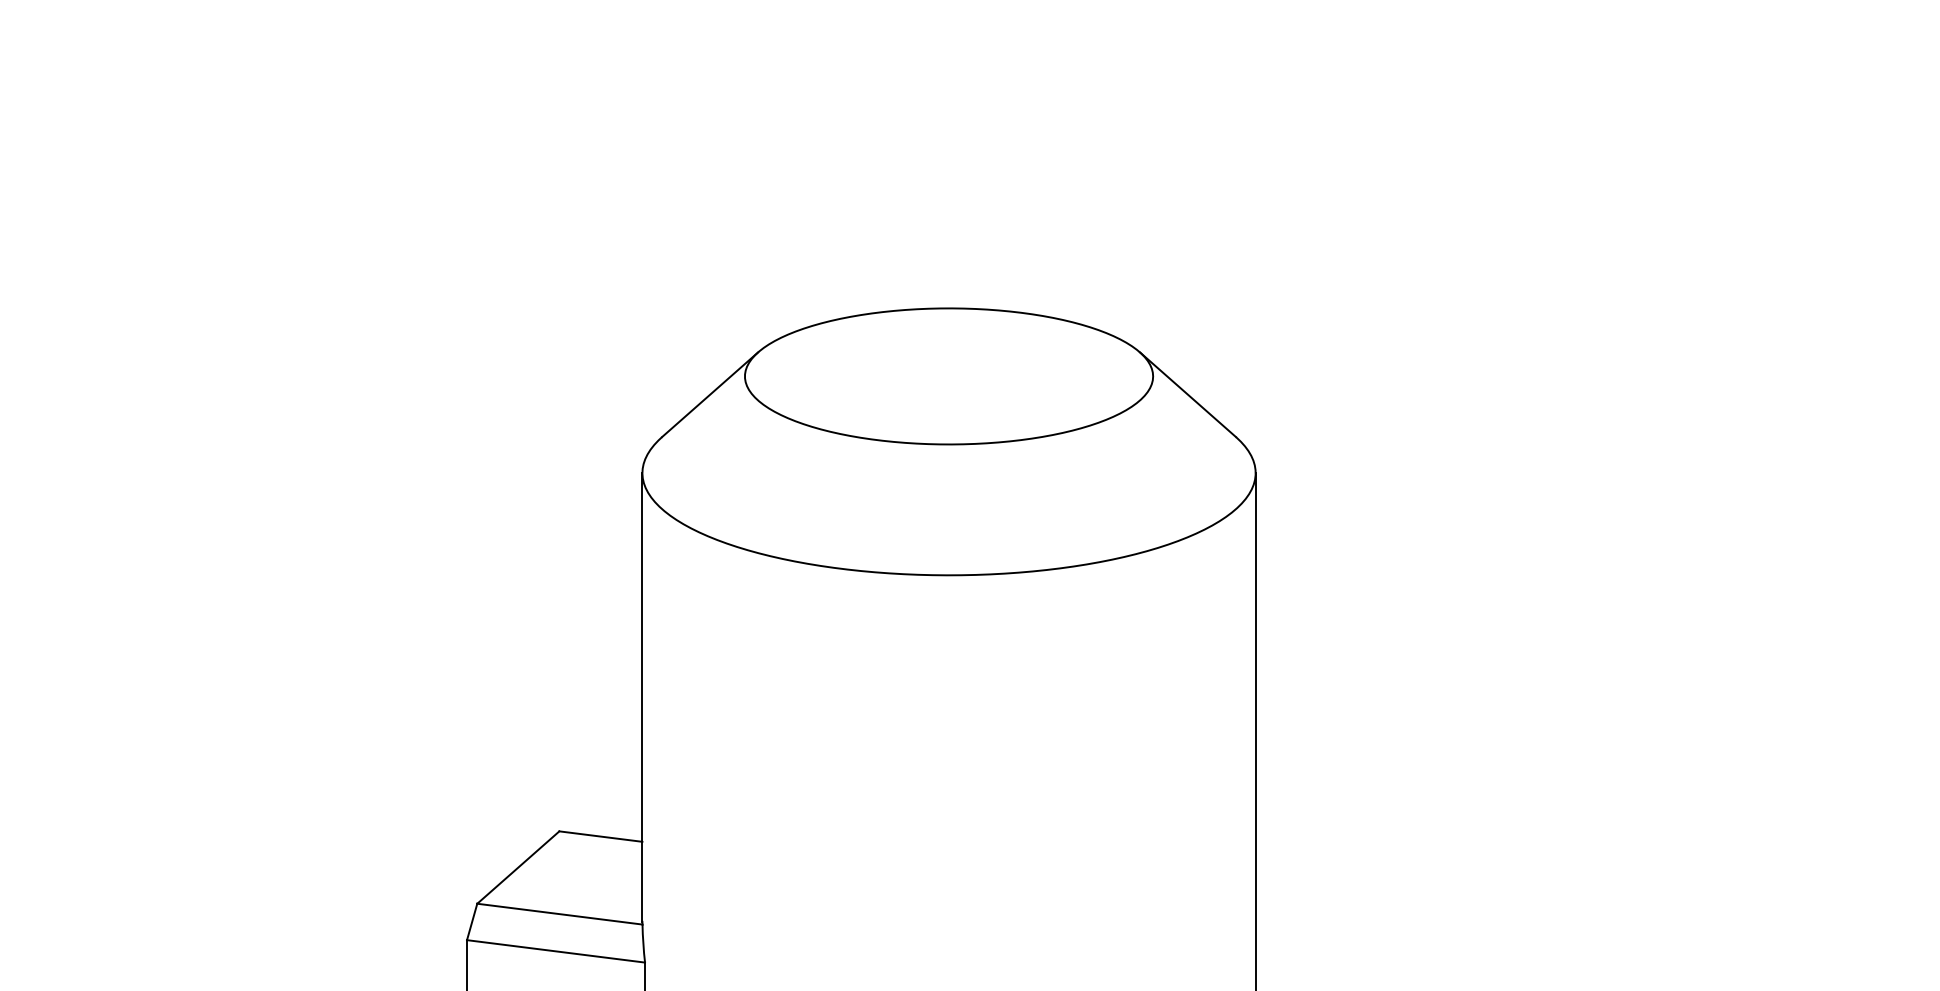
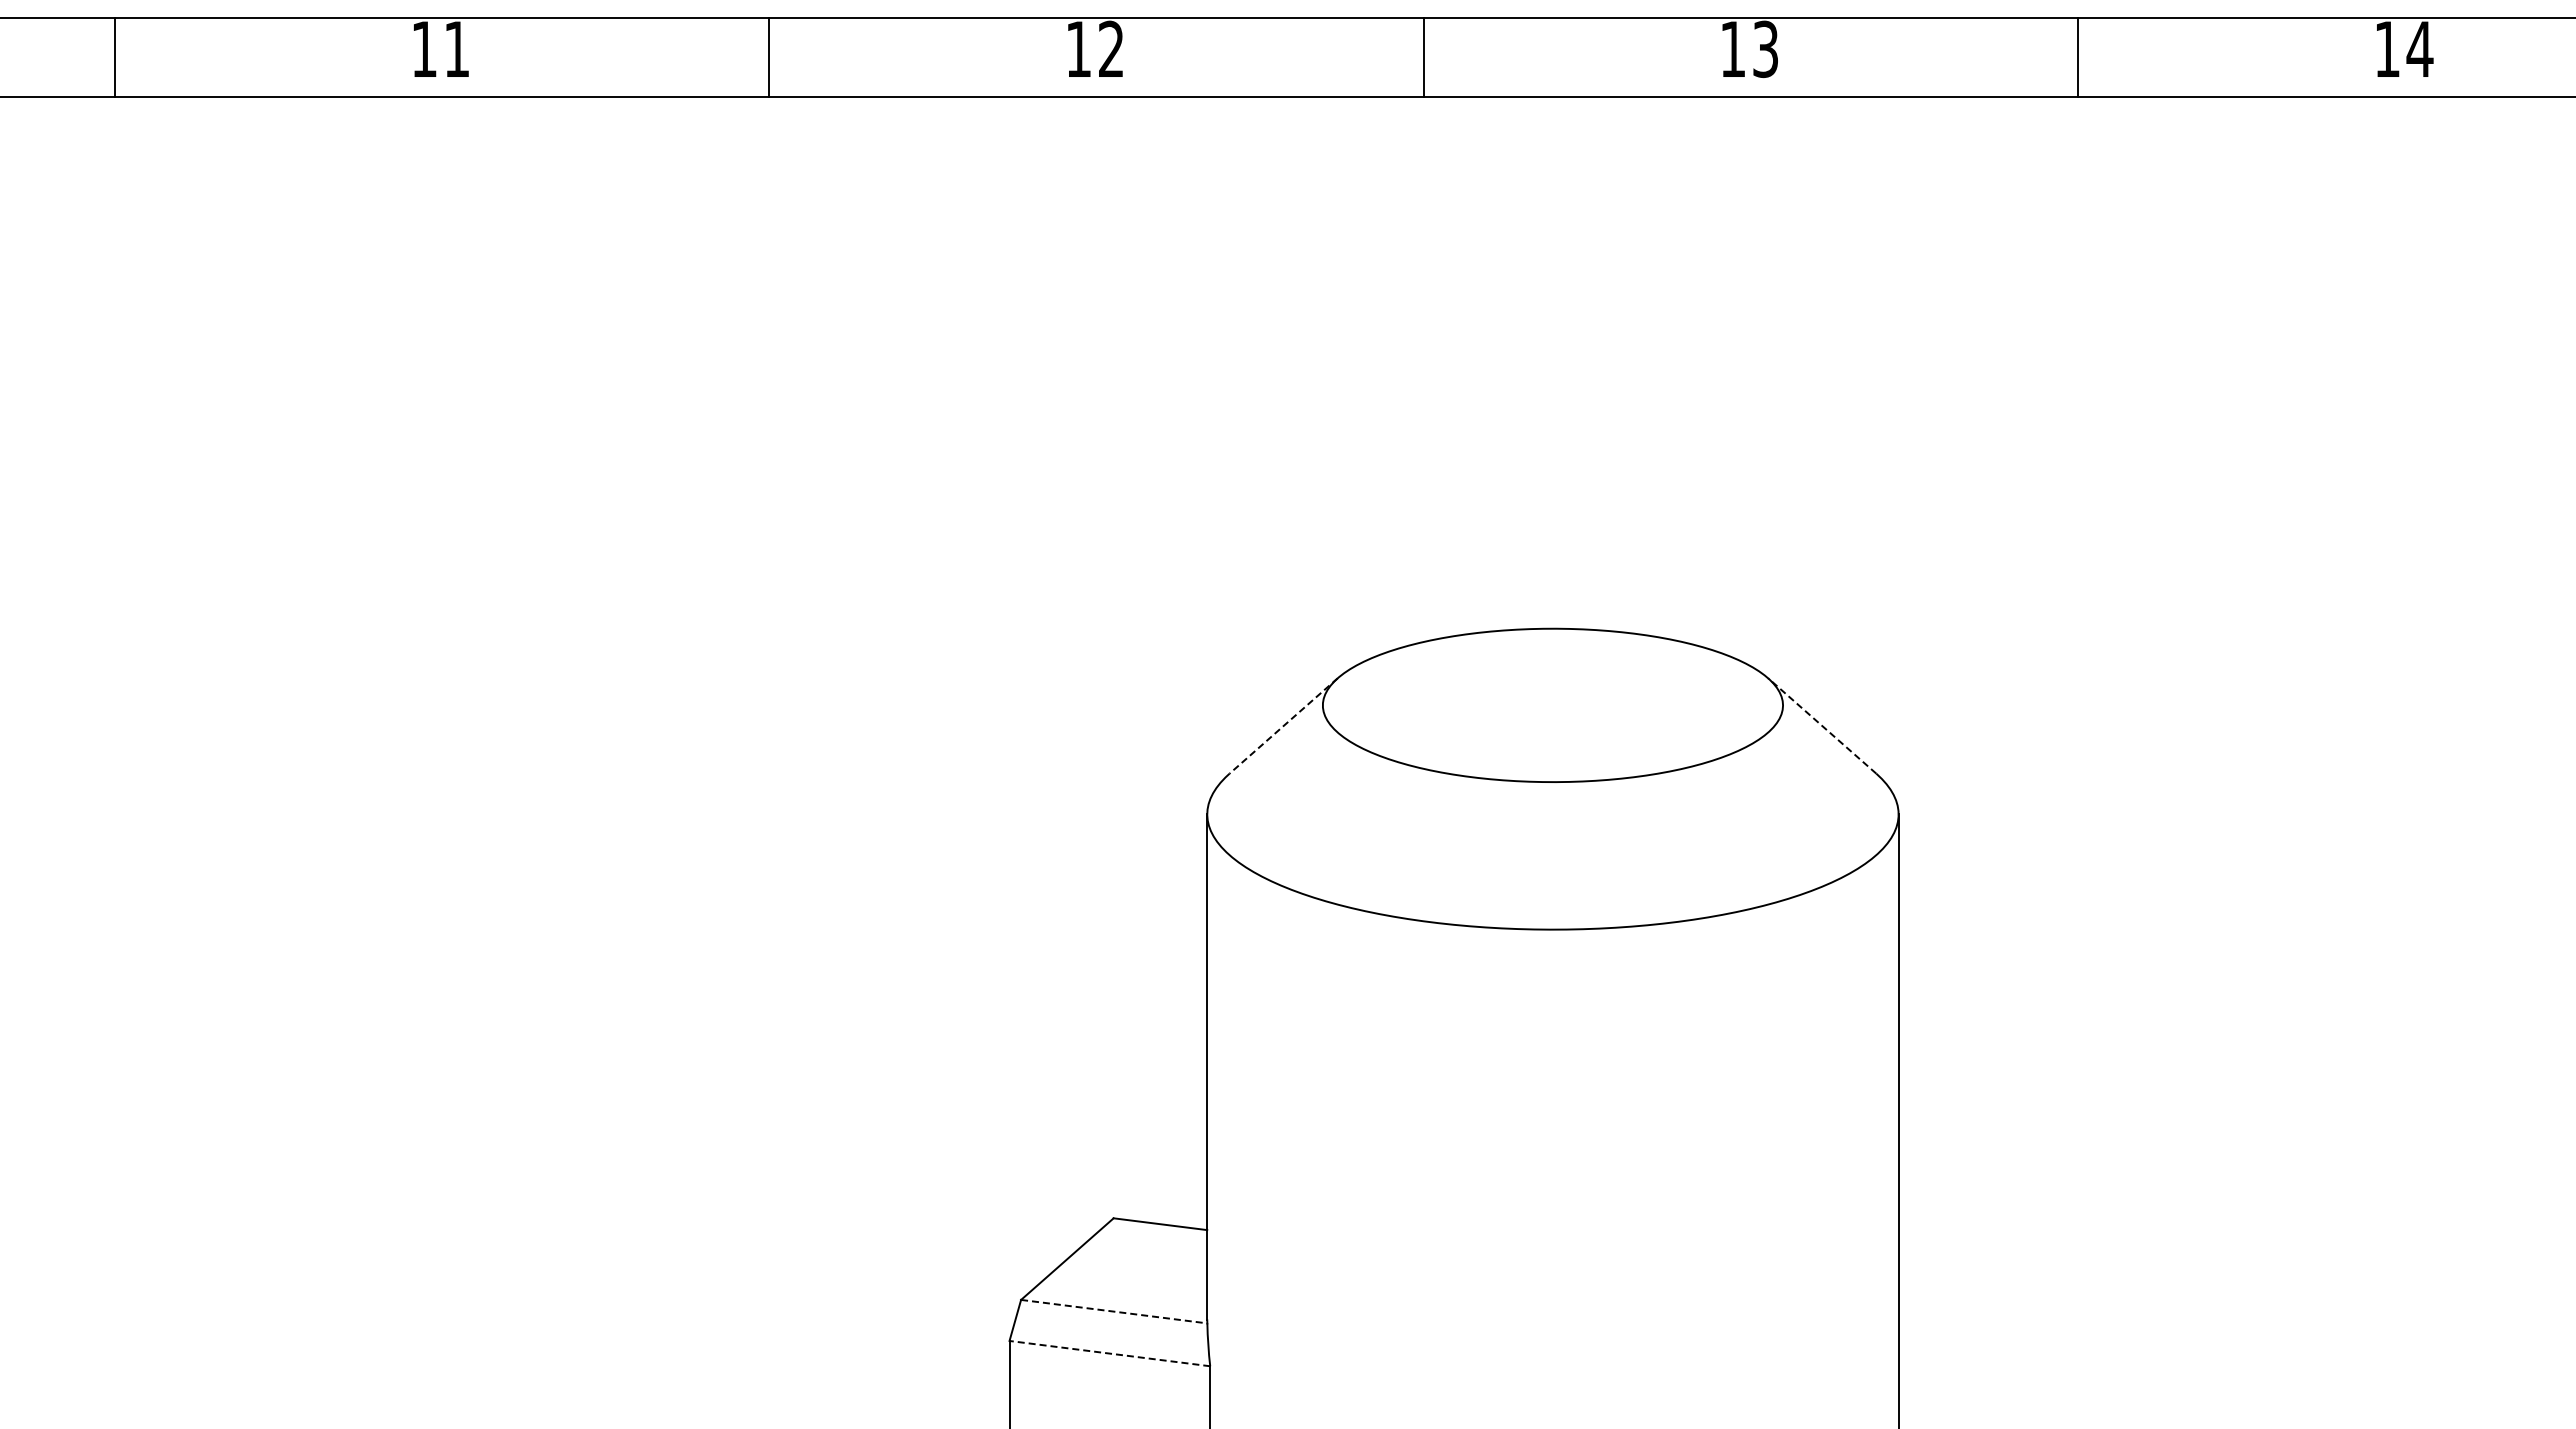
line: (1187, 394) -> (1821, 725), solid -> dashed
line: (710, 395) -> (1283, 726), solid -> dashed
line: (560, 914) -> (1114, 1311), solid -> dashed
line: (555, 951) -> (1109, 1353), solid -> dashed

